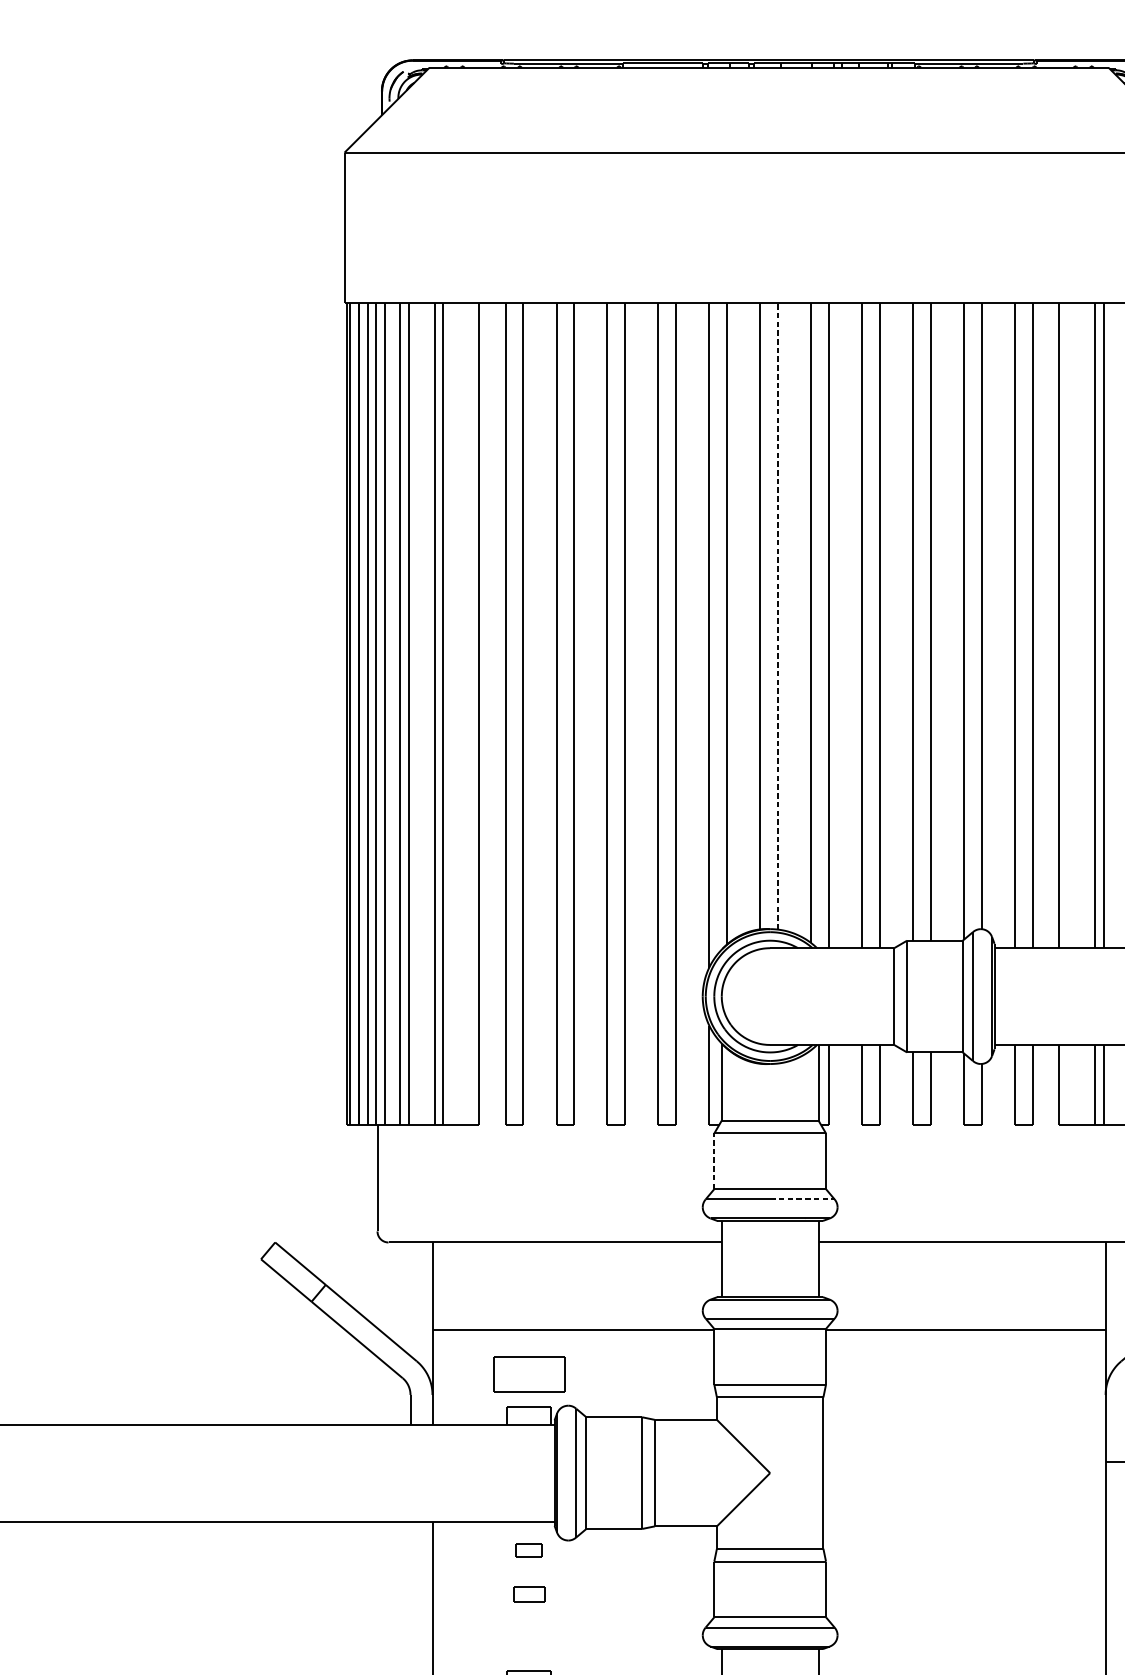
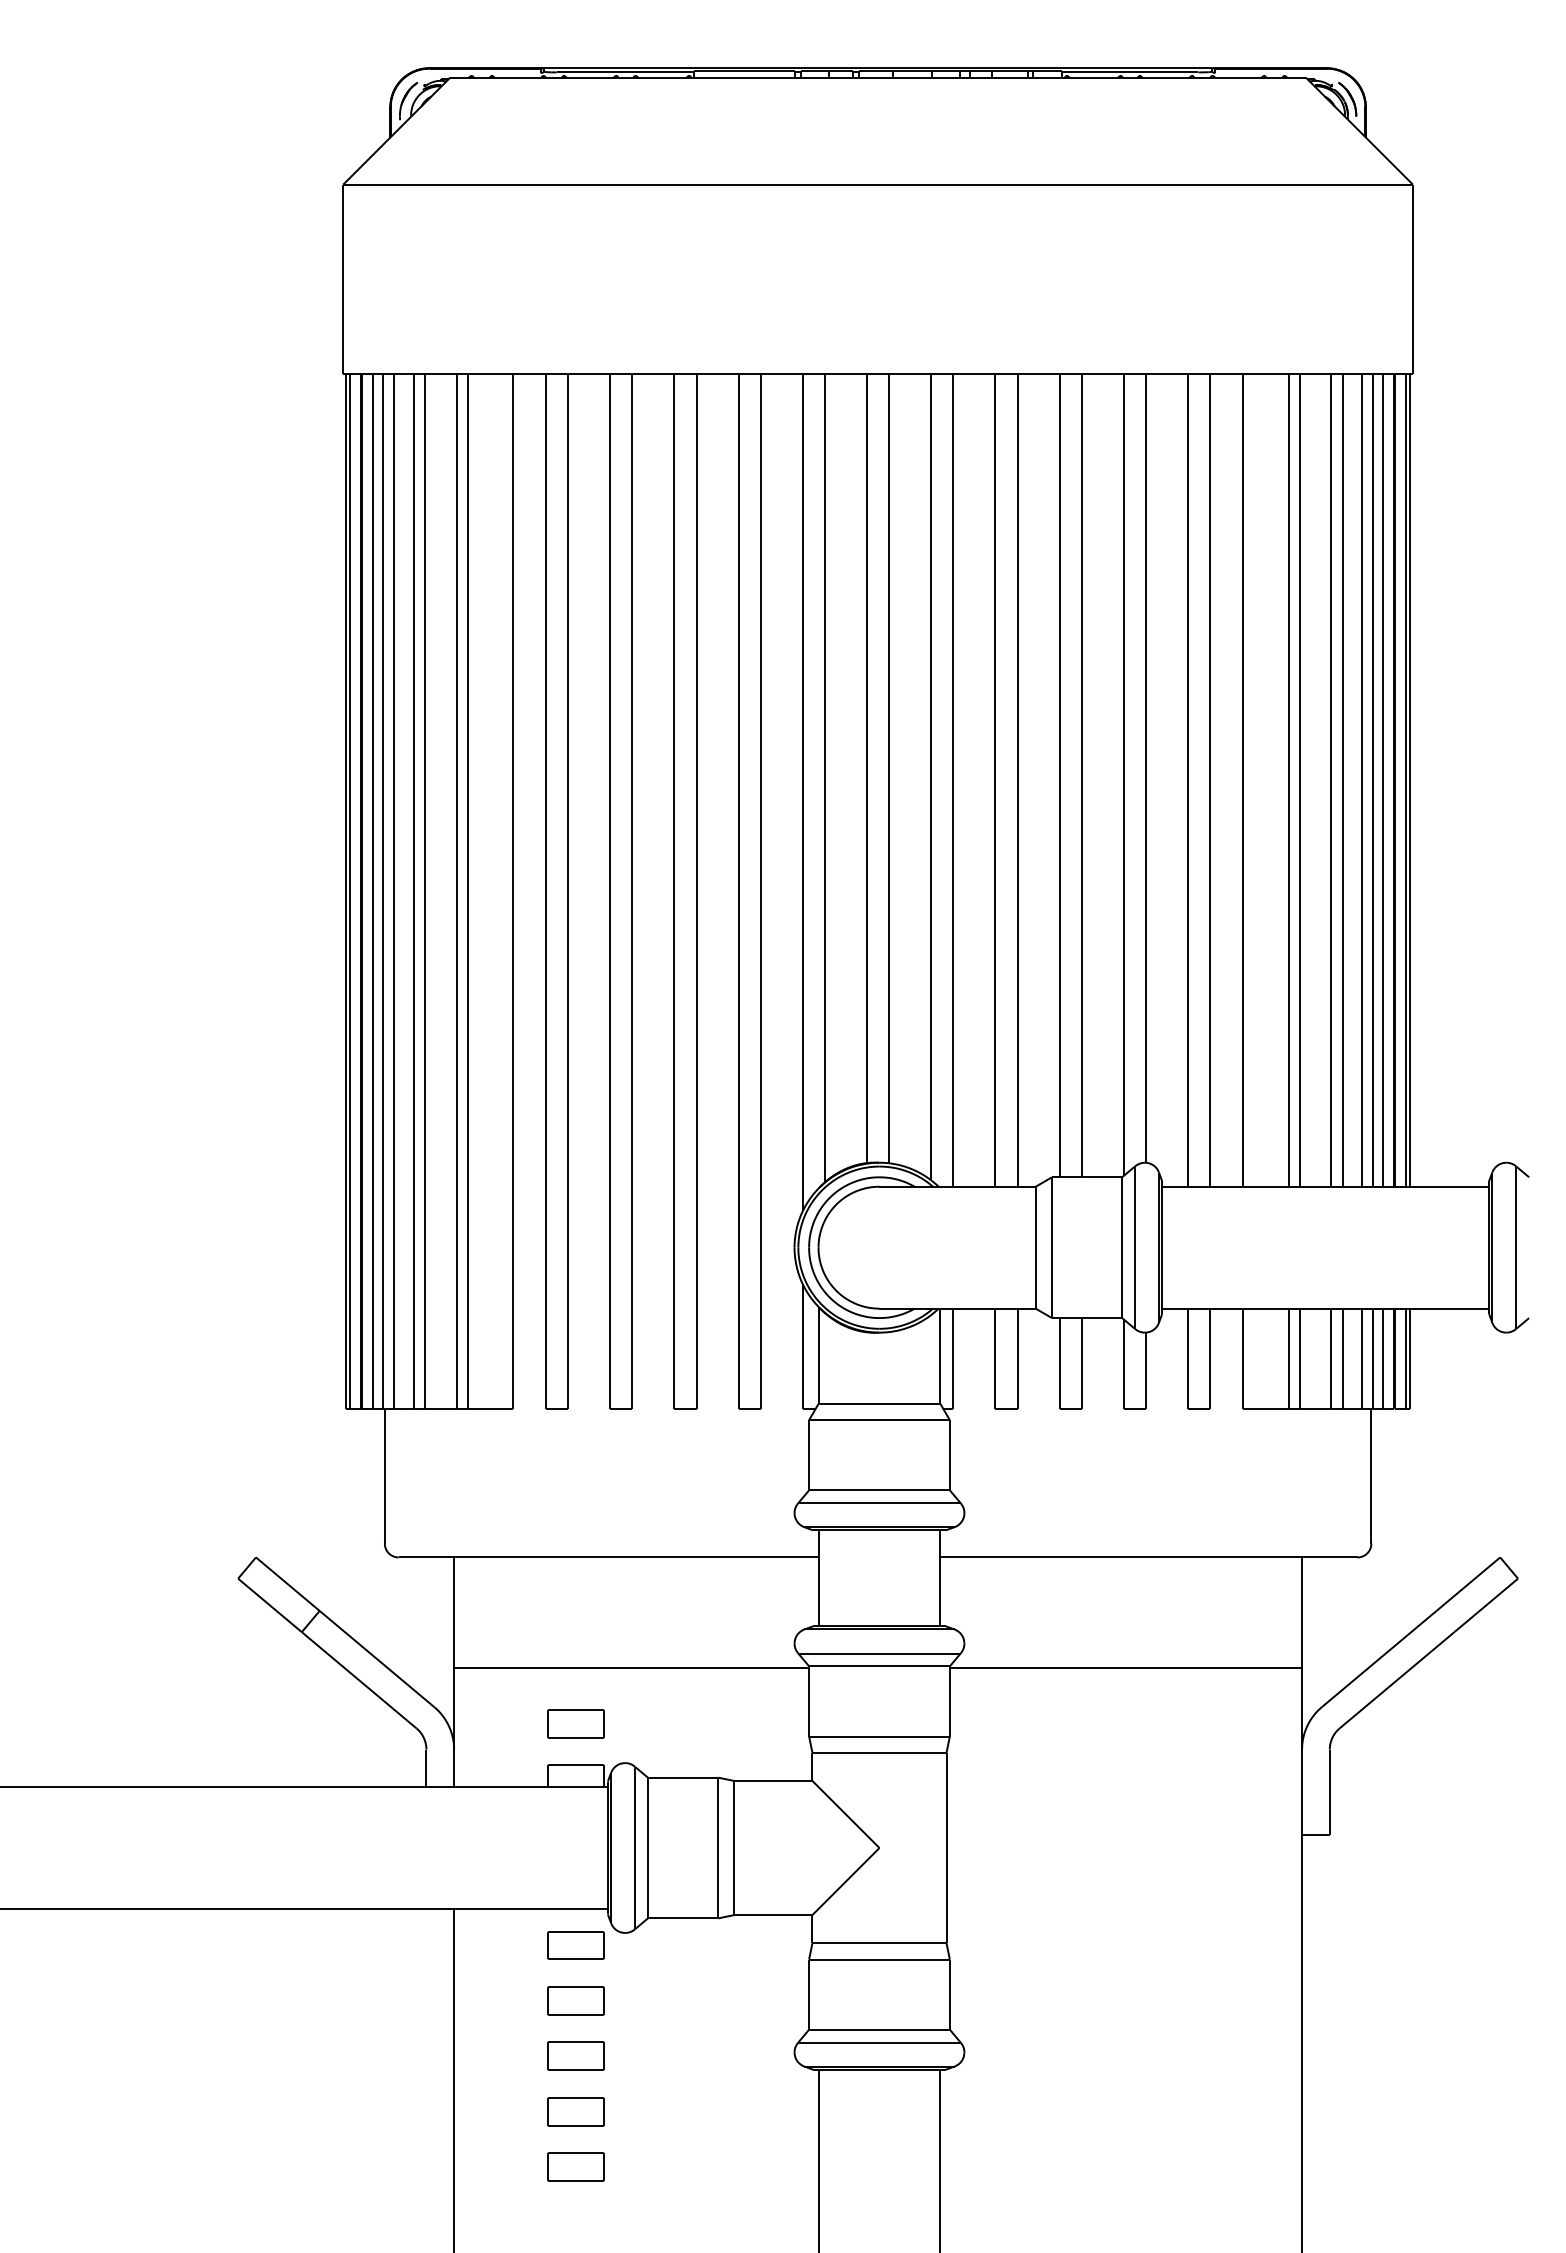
line: (778, 616) -> (889, 768), dashed -> solid
line: (714, 1160) -> (809, 1454), dashed -> solid
line: (802, 1199) -> (920, 1503), dashed -> solid
part: (528, 1374) -> (575, 1723), size x0.62
part: (528, 1550) -> (575, 1945), size x1.67
part: (528, 1594) -> (575, 2000), size x1.43
part: (528, 1637) -> (575, 2055), added

